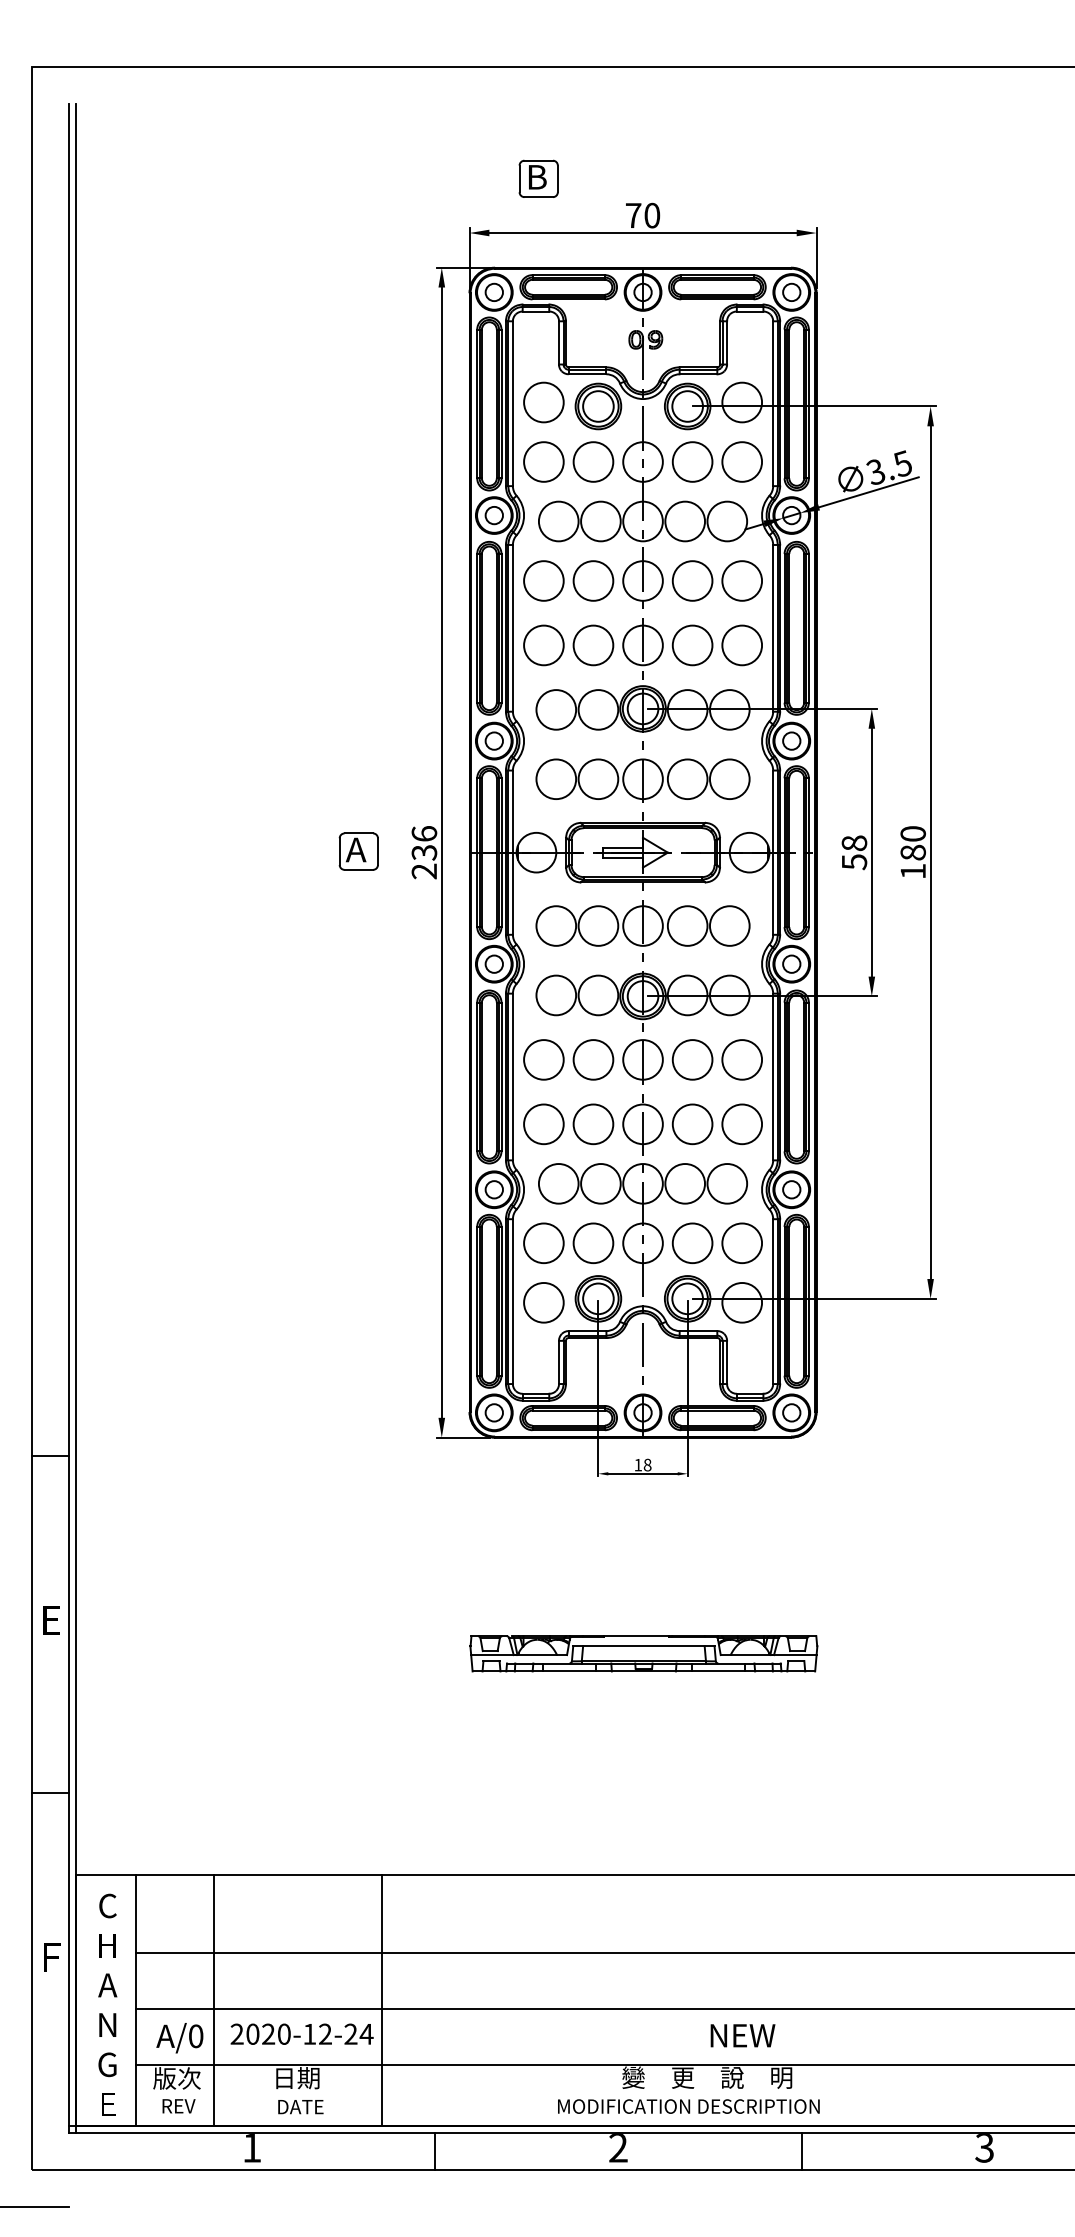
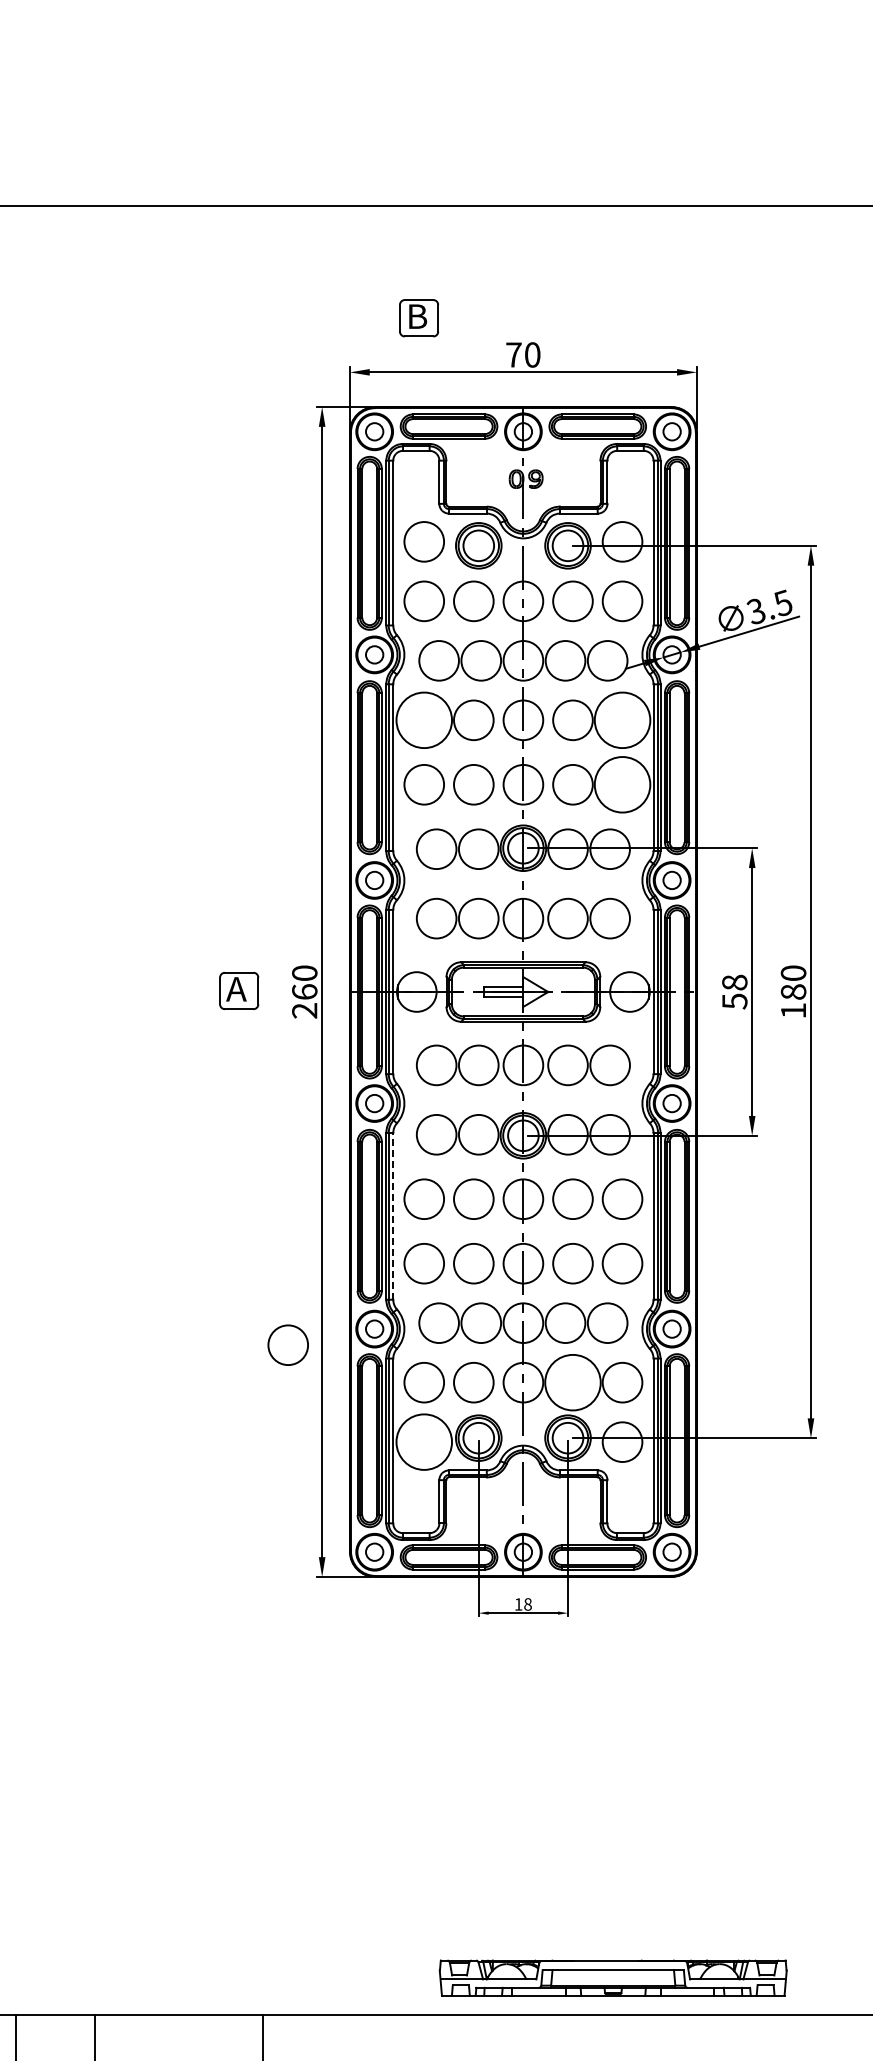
circle: (543, 580) -> (423, 719), size x1.4
circle: (742, 580) -> (622, 719), size x1.4
circle: (742, 645) -> (622, 784), size x1.4
text: (424, 843) -> (304, 982), 236 -> 260
line: (512, 1076) -> (392, 1215), solid -> dashed
circle: (407, 1205) -> (287, 1344), added
circle: (692, 1243) -> (572, 1382), size x1.4
circle: (543, 1302) -> (423, 1441), size x1.4
part: (643, 1653) -> (612, 1977), moved

